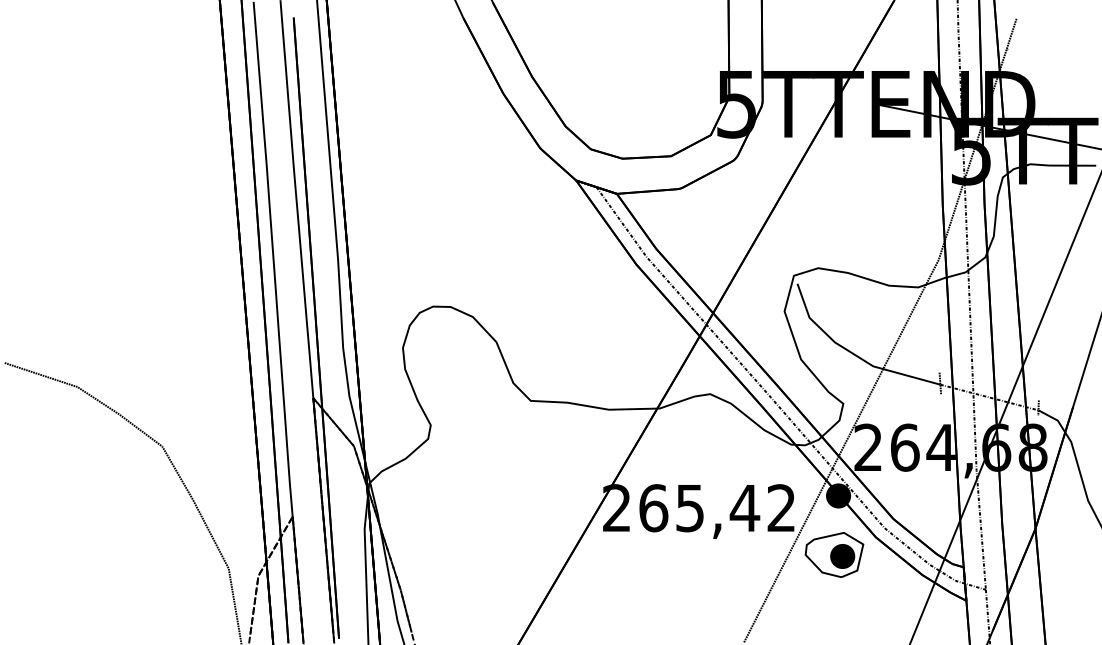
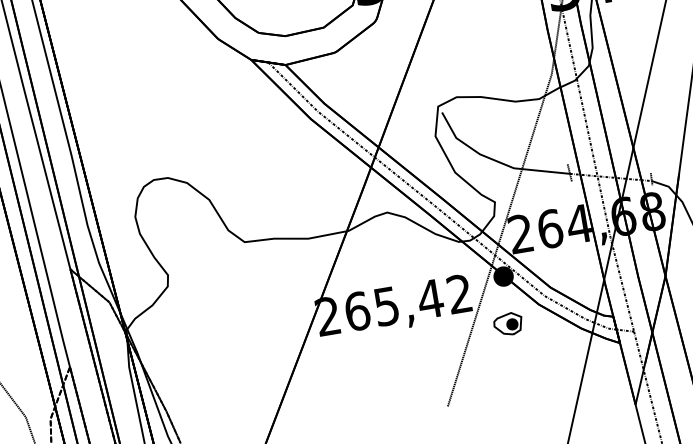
part: (834, 554) -> (508, 323), size x0.6

